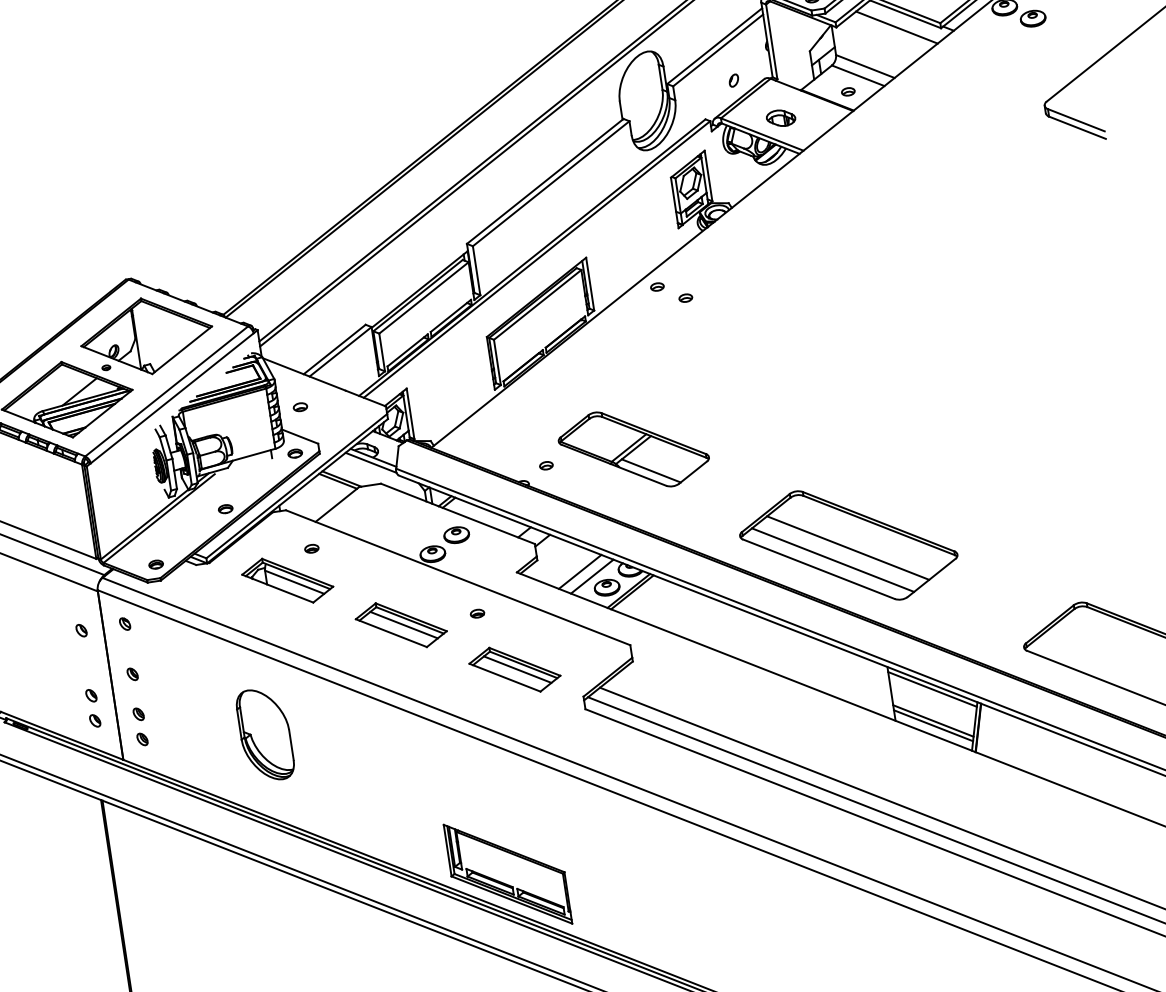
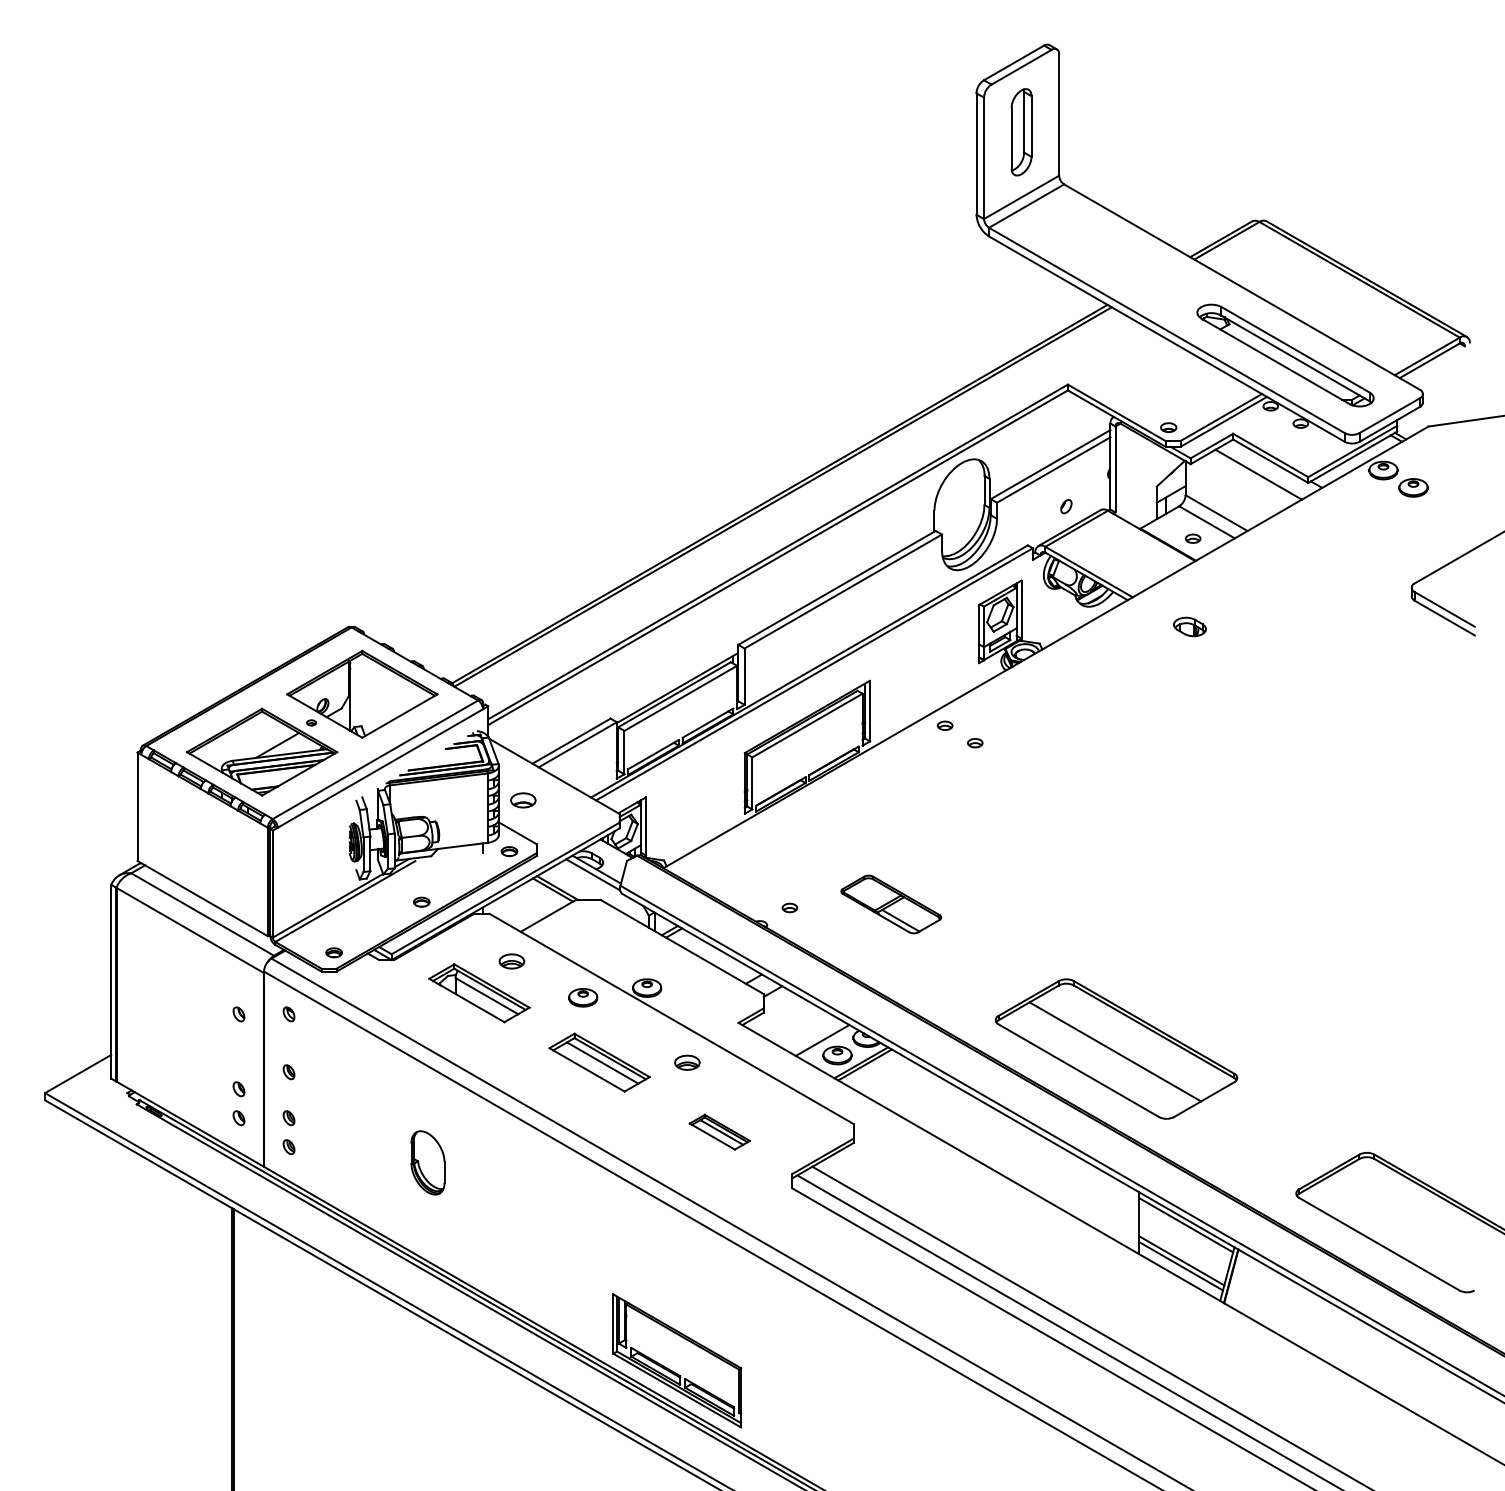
part: (780, 117) -> (1189, 626), moved
part: (299, 406) -> (522, 799), size x1.6
part: (634, 449) -> (891, 904), size x0.6
part: (456, 534) -> (583, 997), moved
part: (311, 548) -> (511, 961), size x1.6
line: (833, 559) -> (1096, 1062), removed
line: (579, 571) -> (809, 1032), removed
part: (476, 613) -> (686, 1062), size x1.6
part: (514, 670) -> (719, 1132), size x0.6
part: (264, 734) -> (427, 1162), size x0.6

